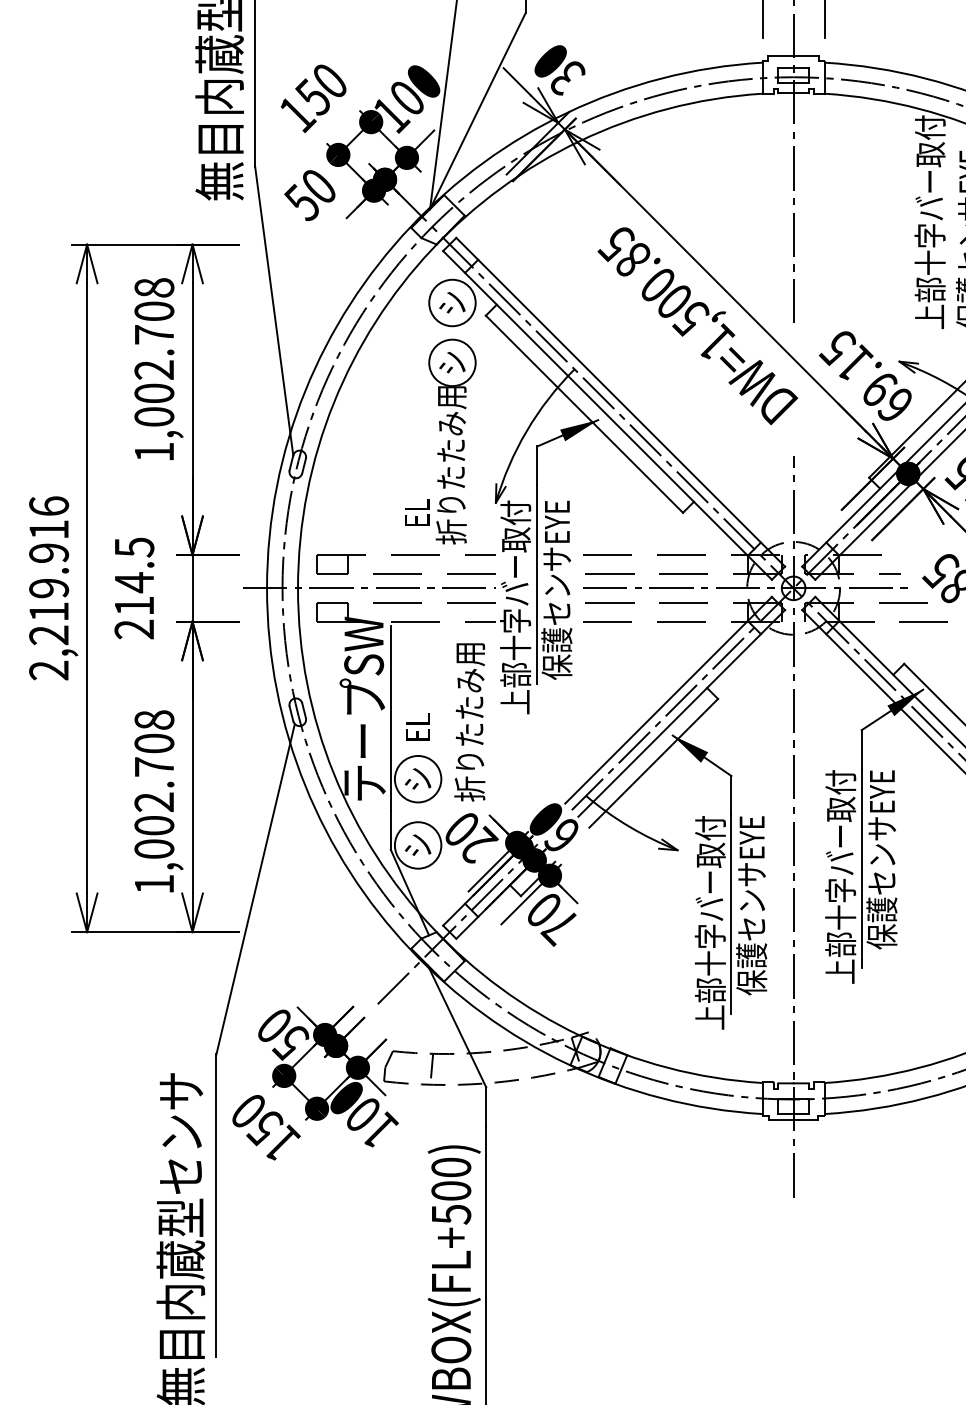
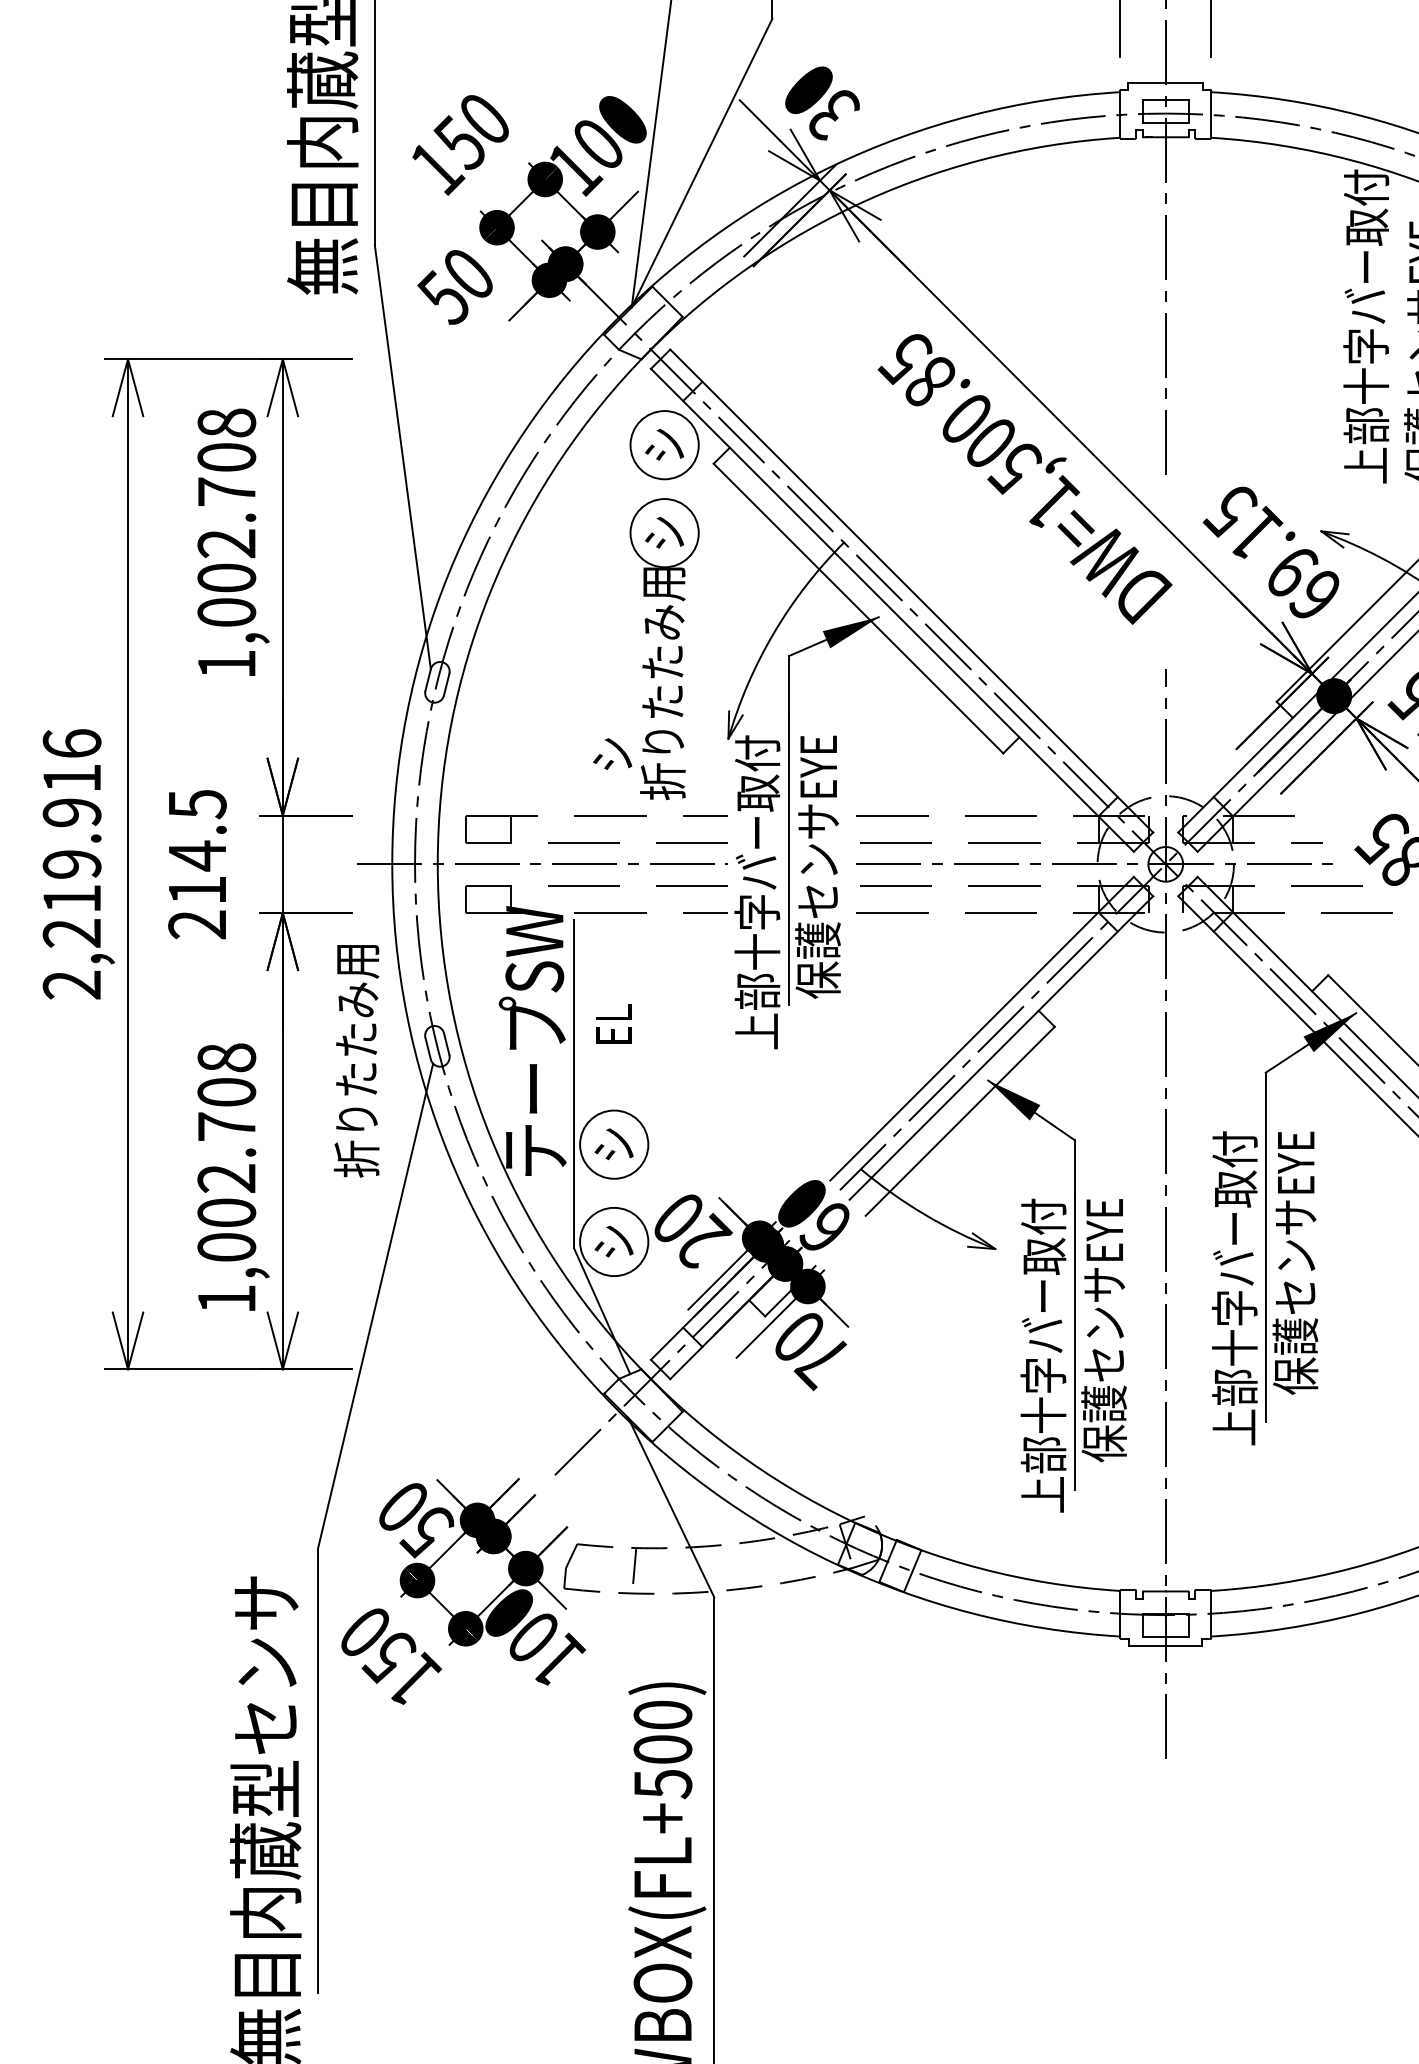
text: (416, 512) -> (611, 752), EL -> シ
text: (469, 722) -> (356, 1061), moved
text: (417, 726) -> (613, 1023), moved

